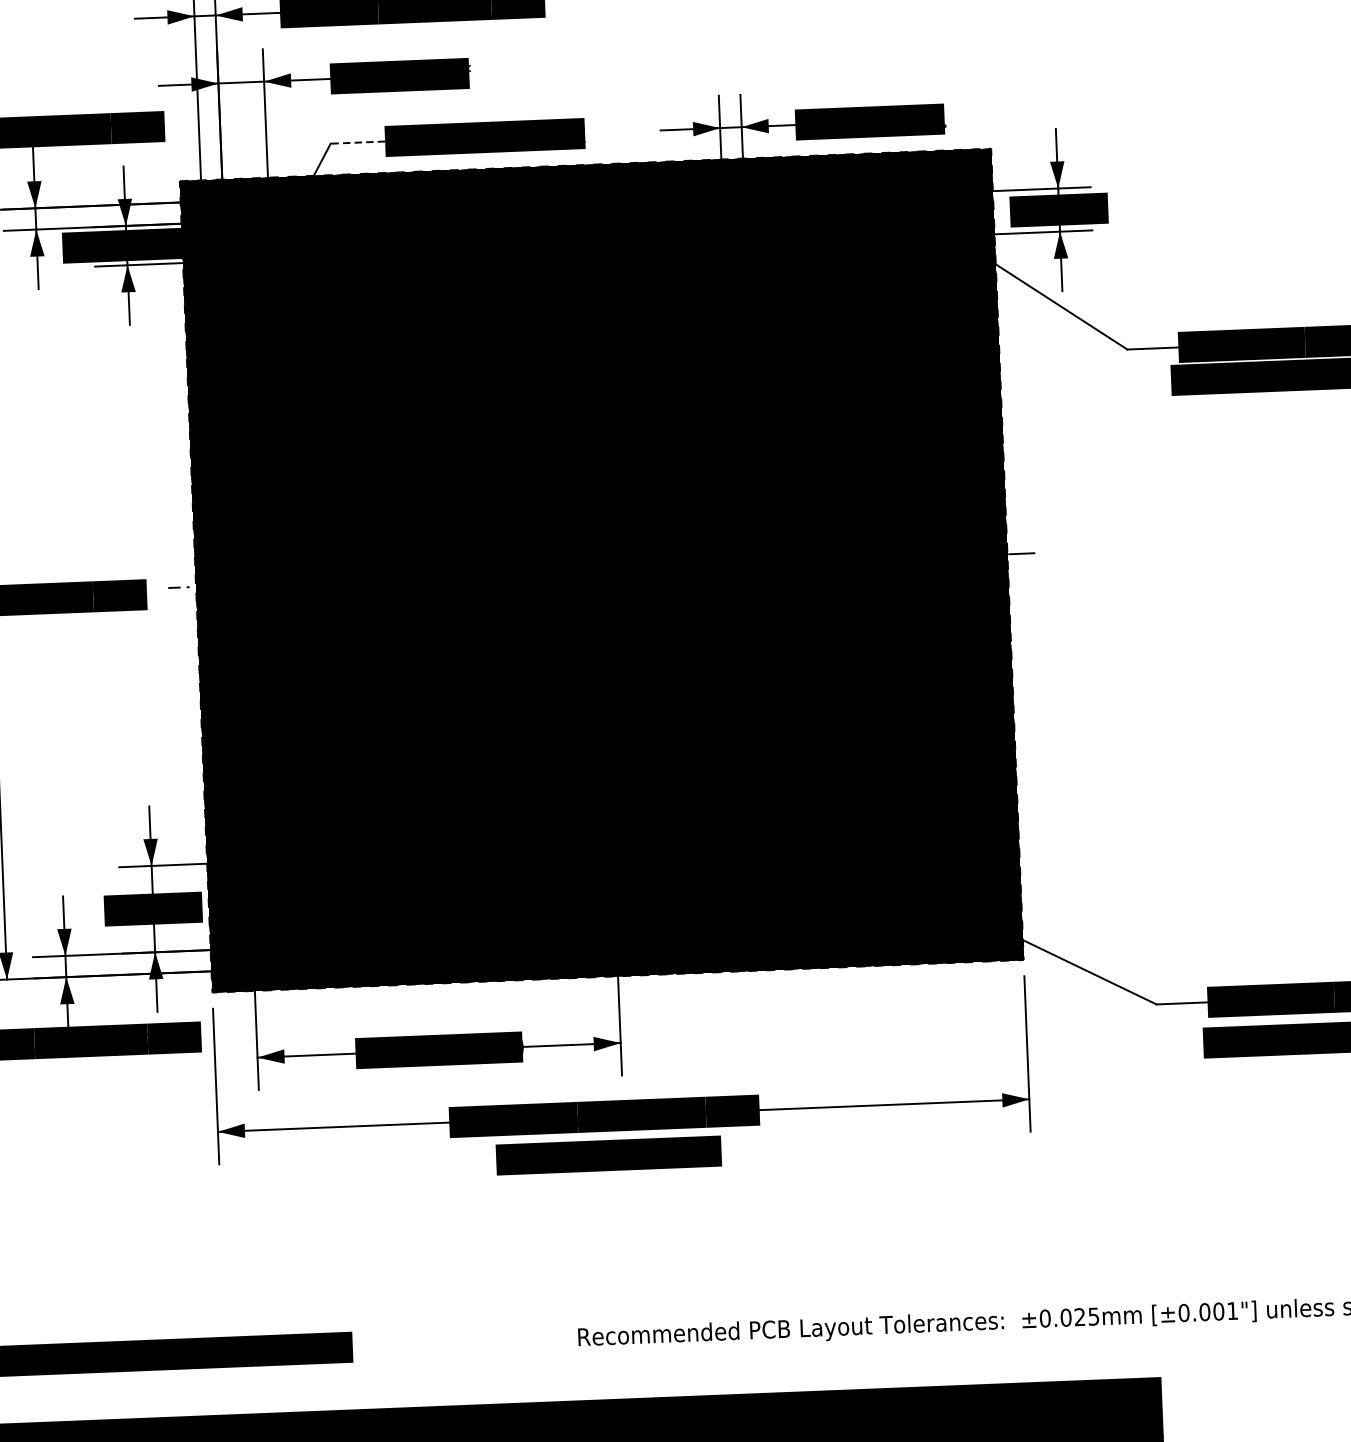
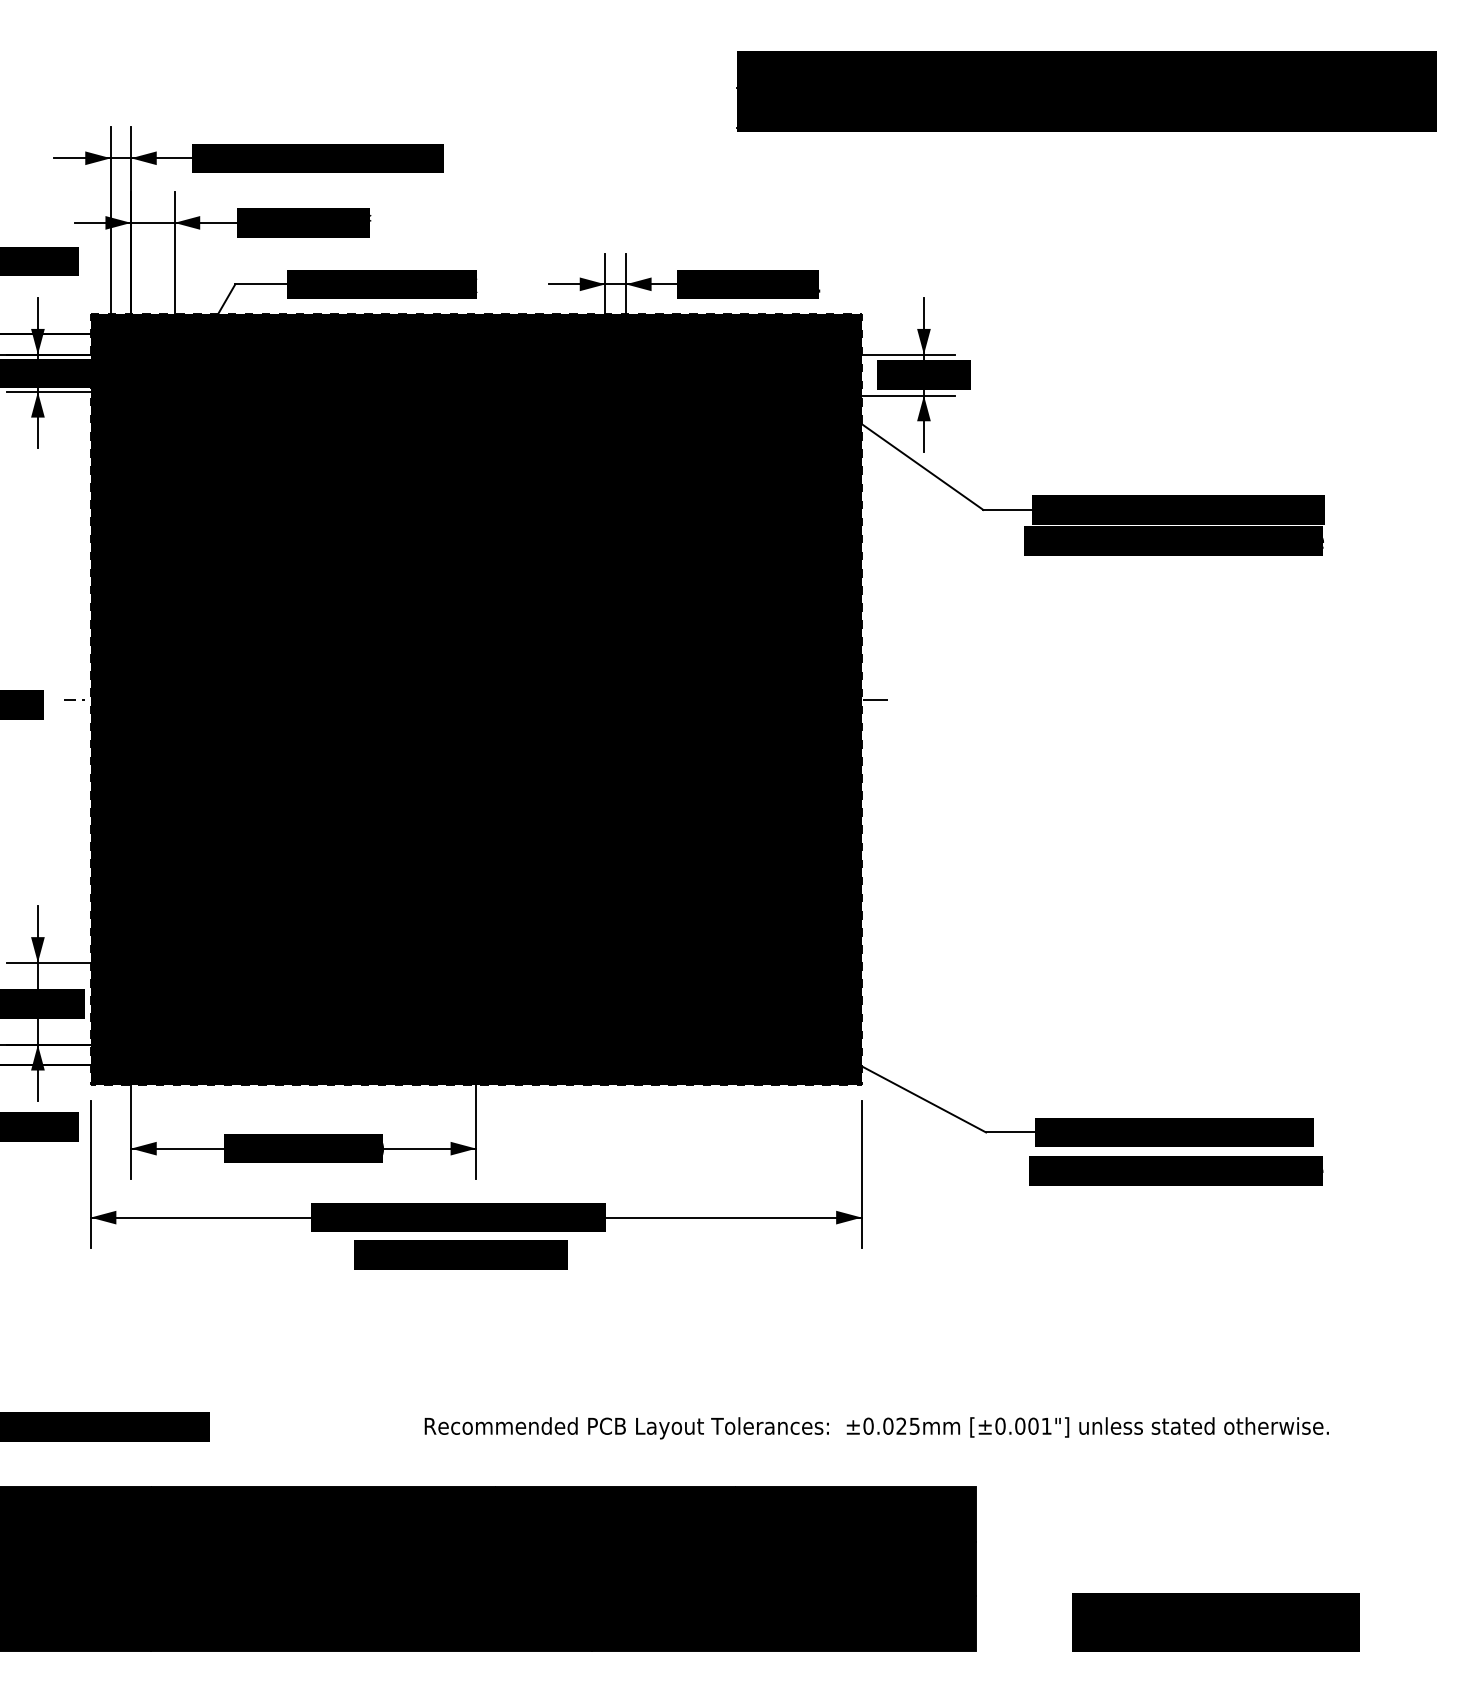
line: (358, 142) -> (261, 284), dashed -> solid

